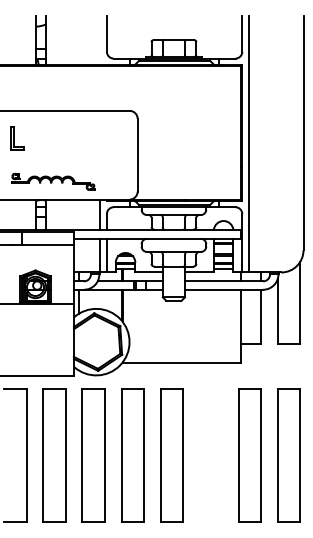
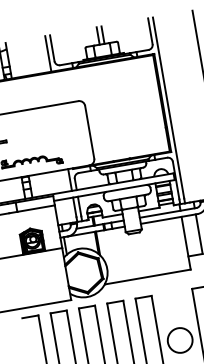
line: (171, 28) -> (98, 36), added
line: (177, 28) -> (102, 35), added
line: (100, 40) -> (48, 53), added
circle: (210, 454) -> (179, 340), added

